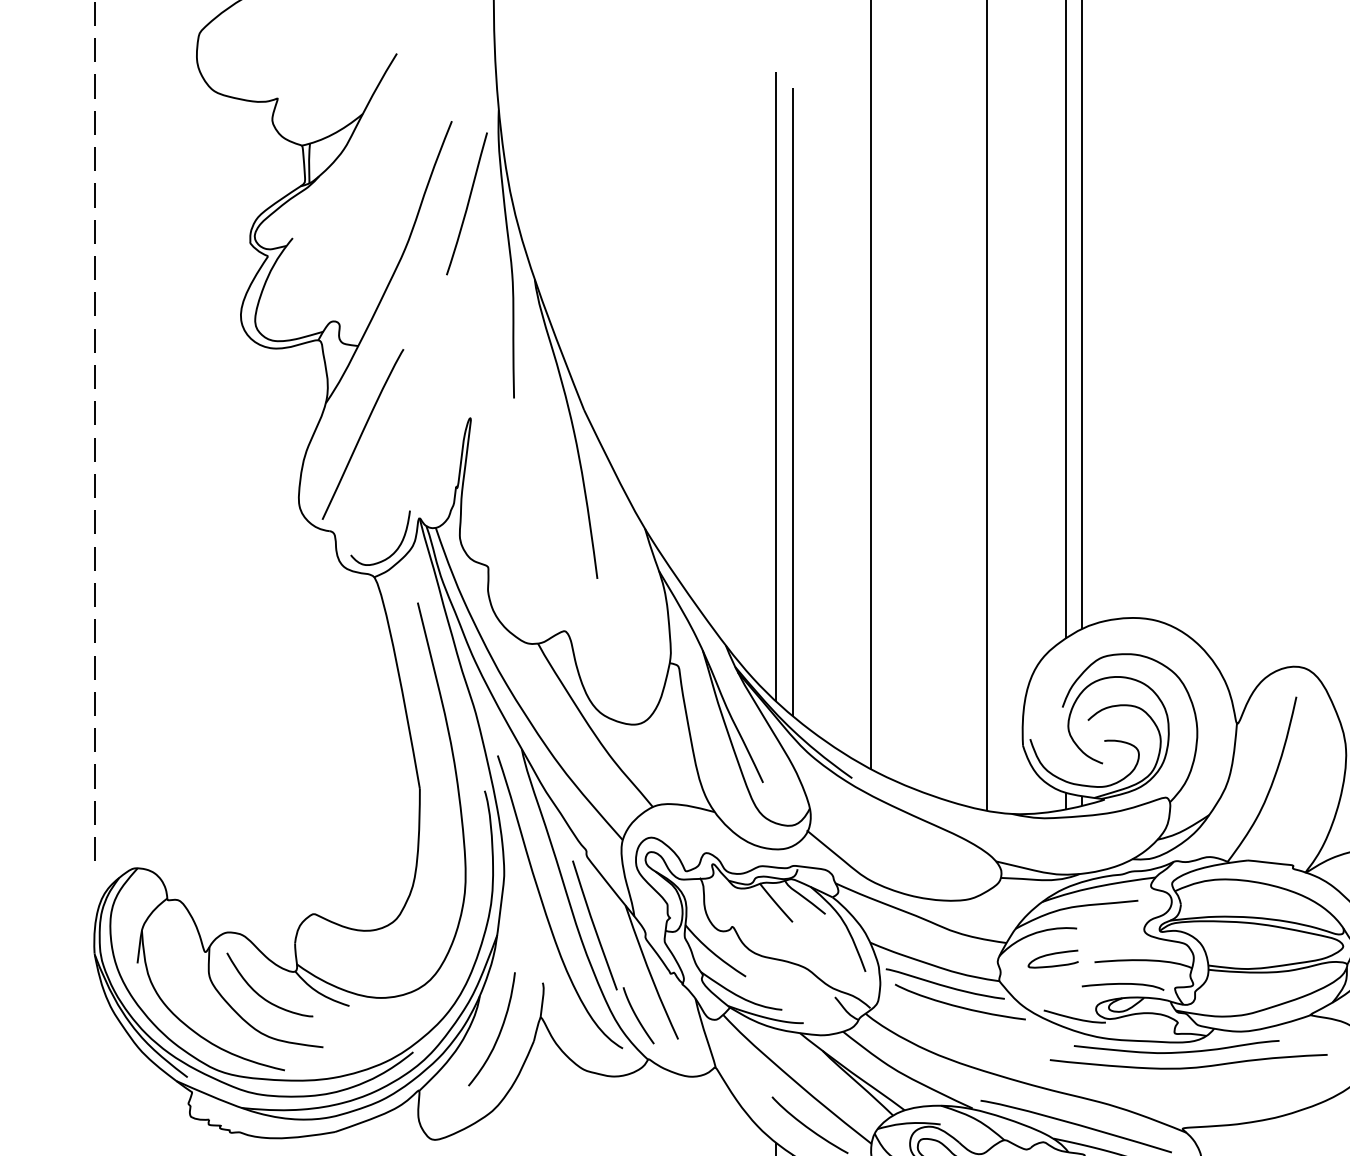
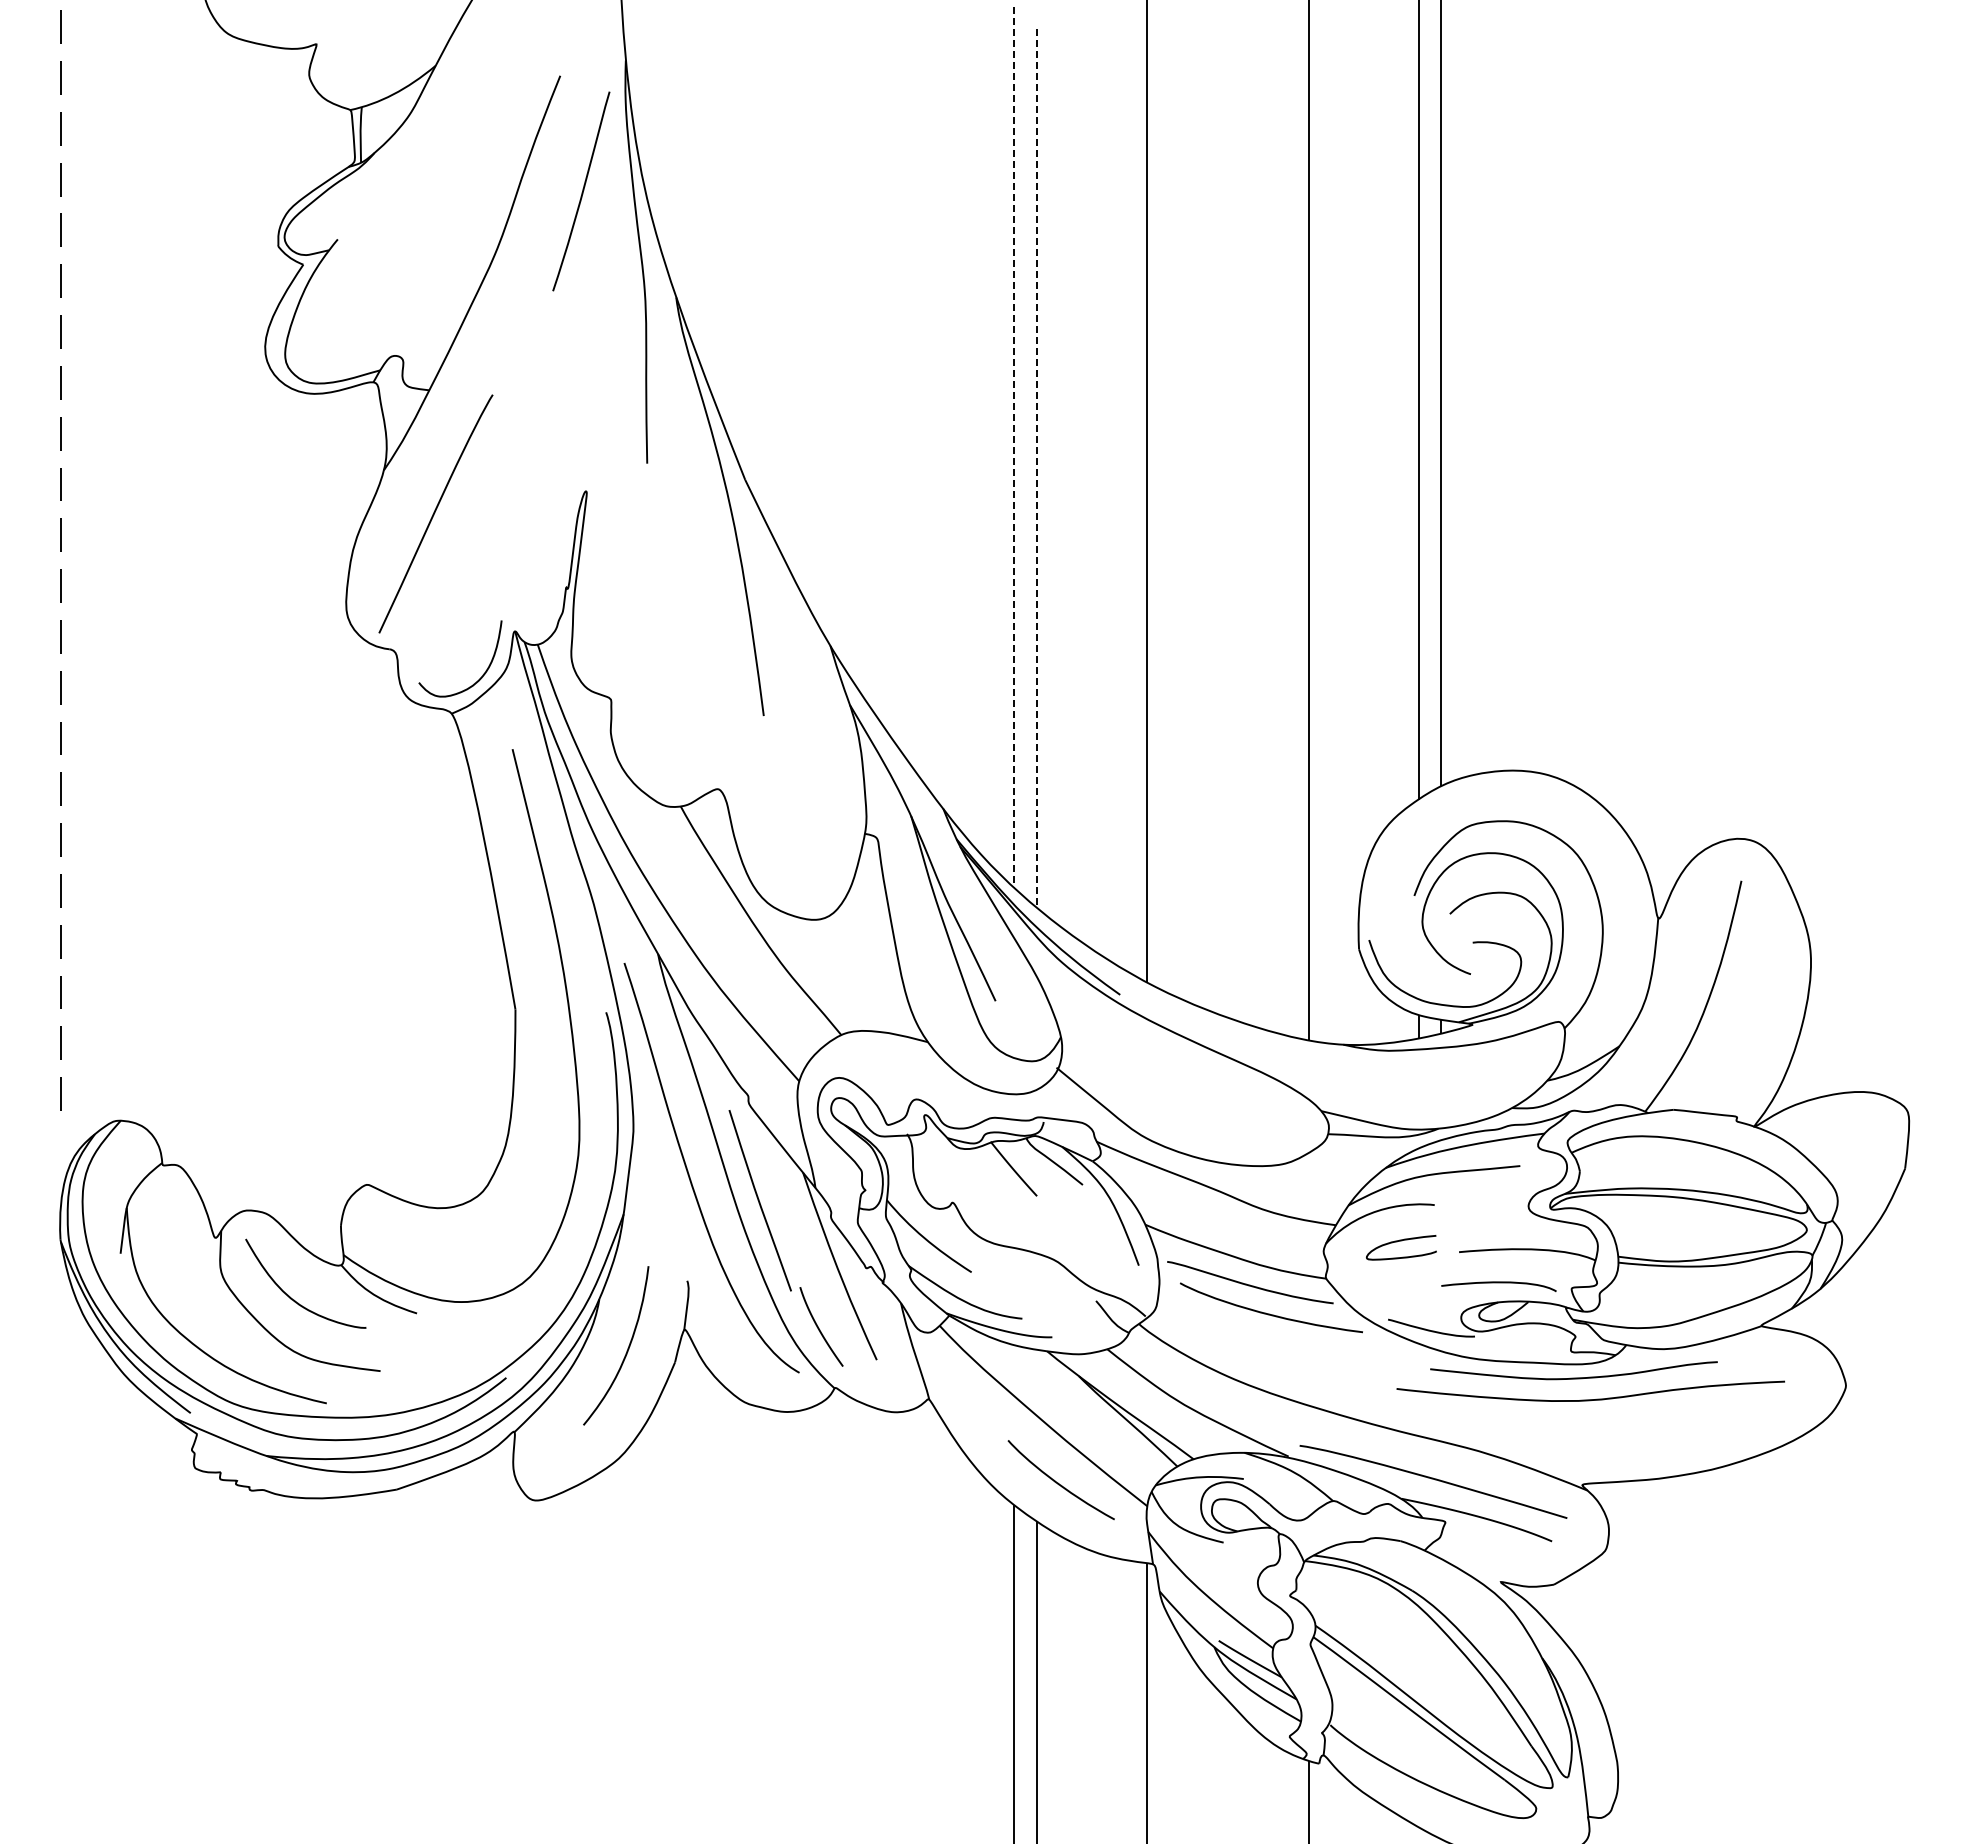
line: (776, 386) -> (1014, 447), solid -> dashed
line: (792, 402) -> (1036, 469), solid -> dashed

